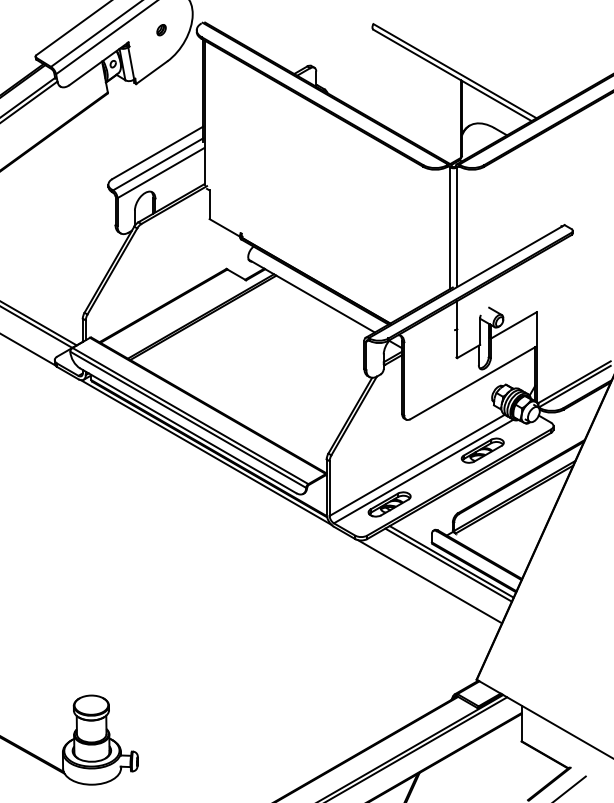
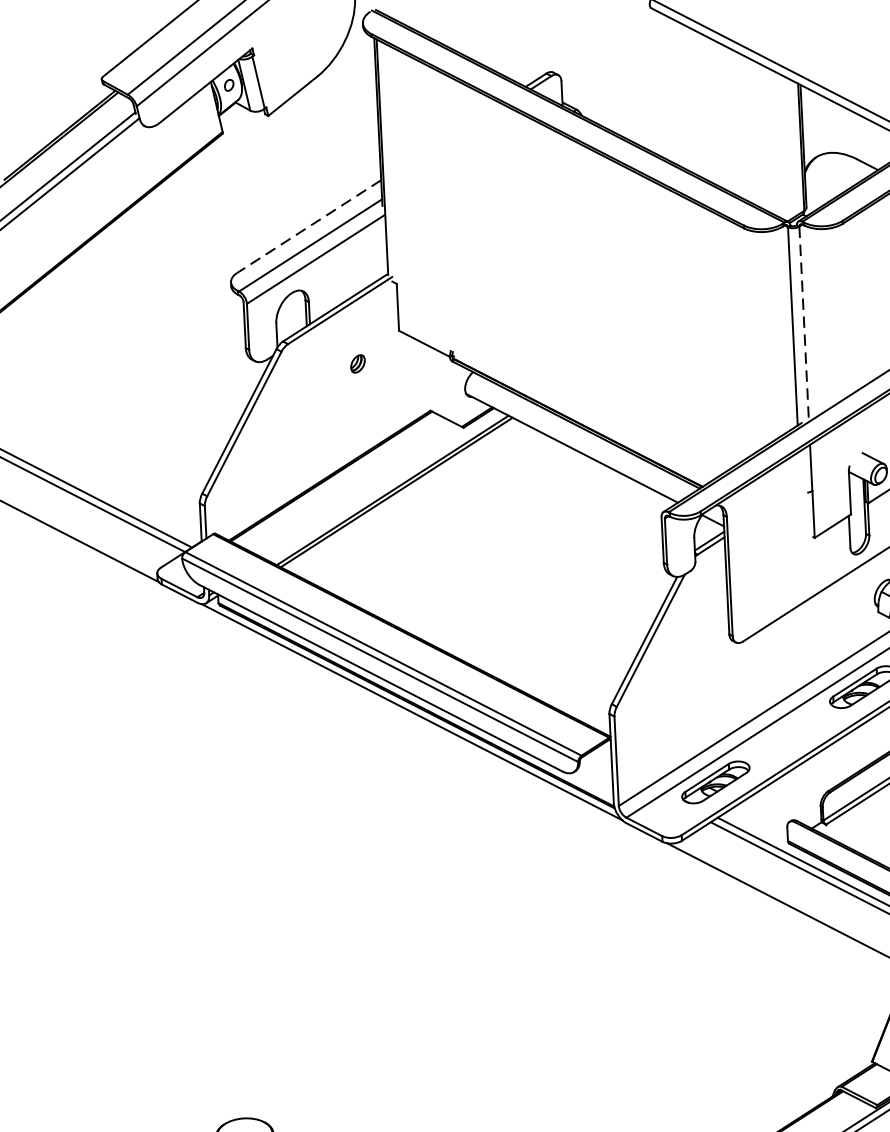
part: (161, 30) -> (357, 364), moved
line: (157, 153) -> (308, 227), solid -> dashed
line: (457, 227) -> (804, 324), solid -> dashed

